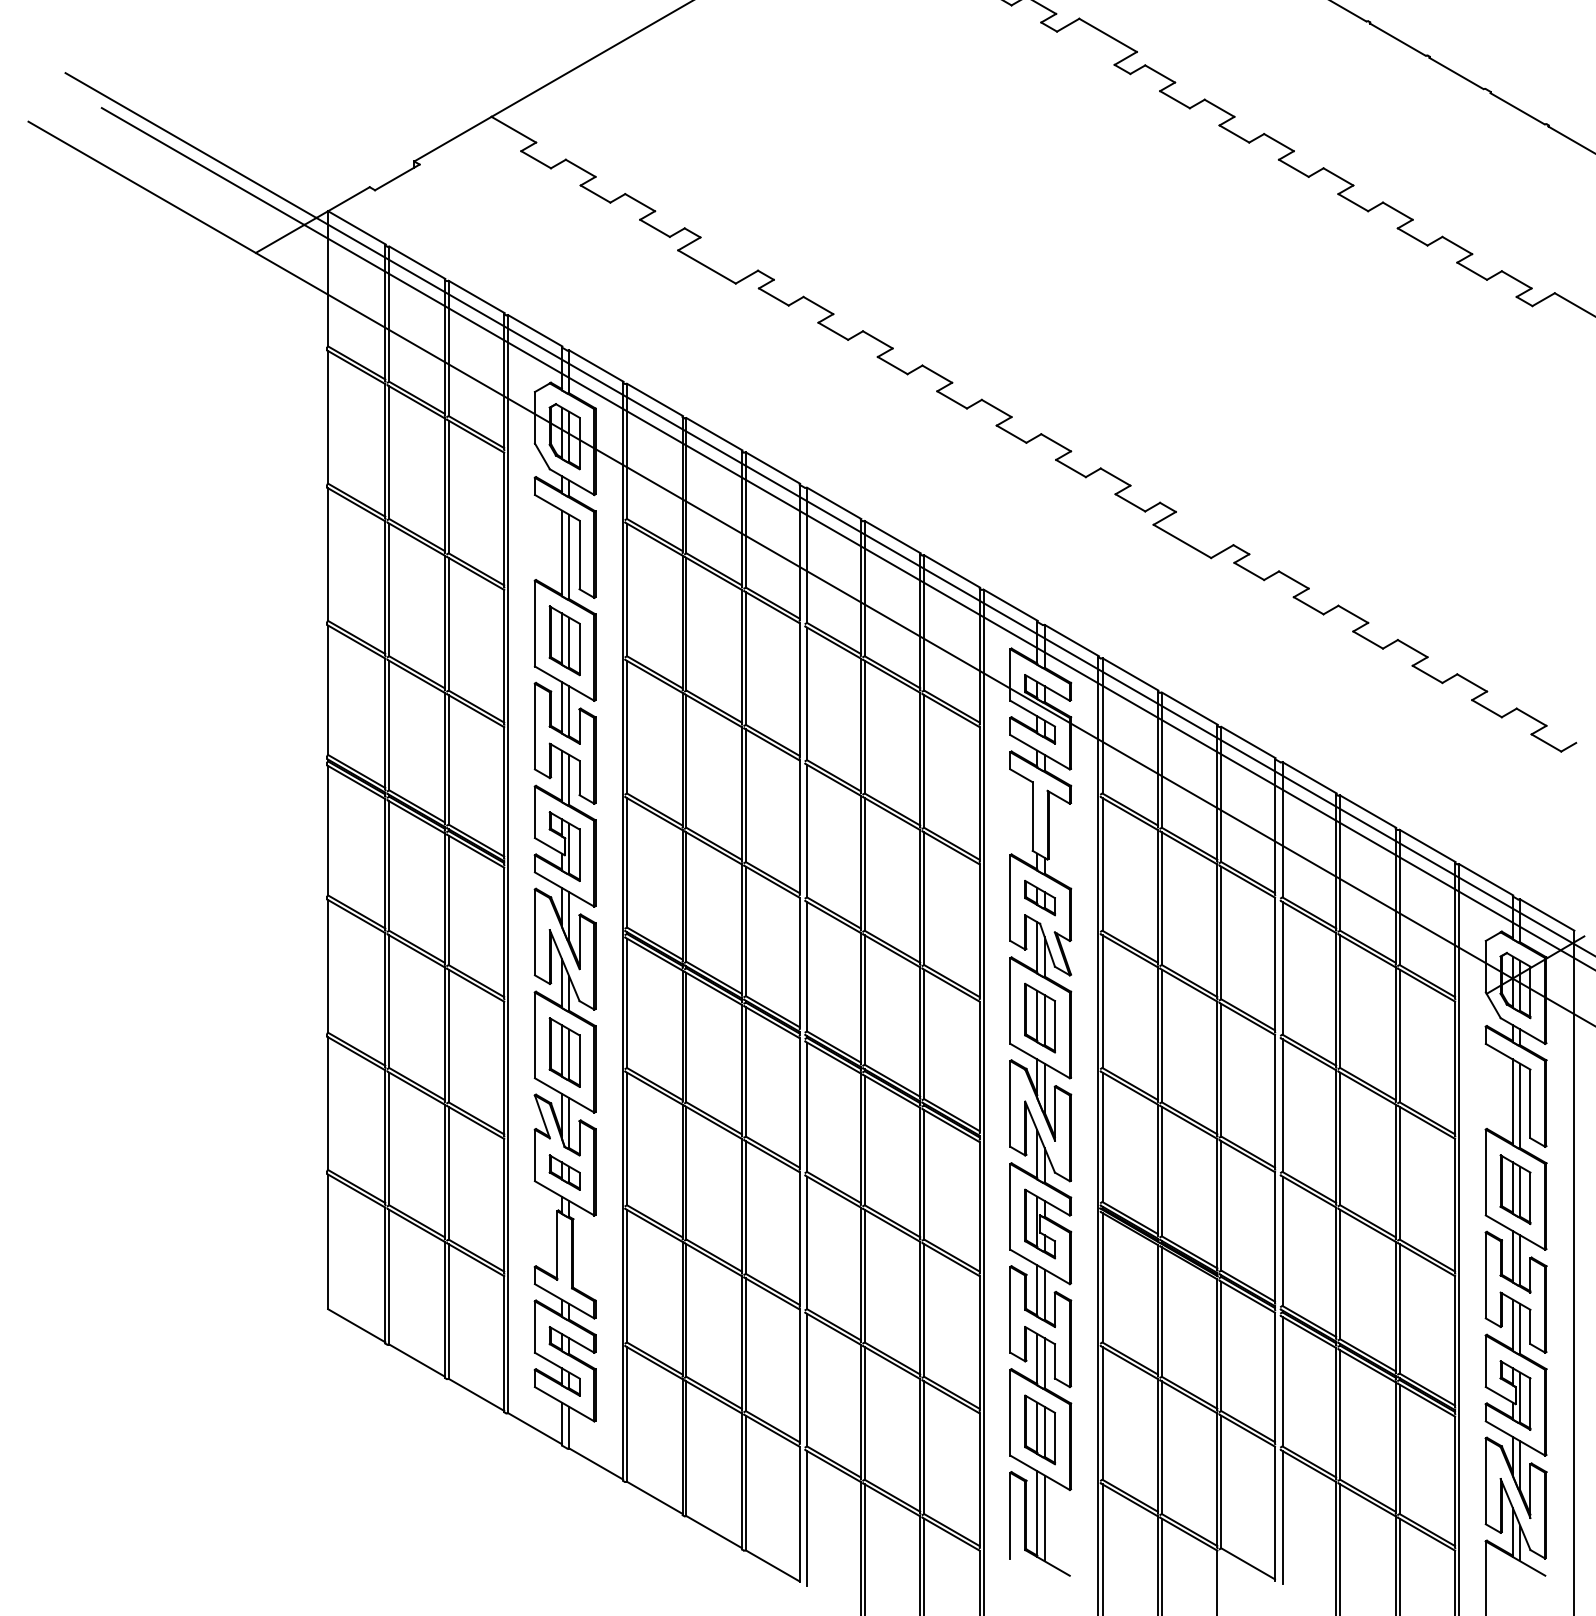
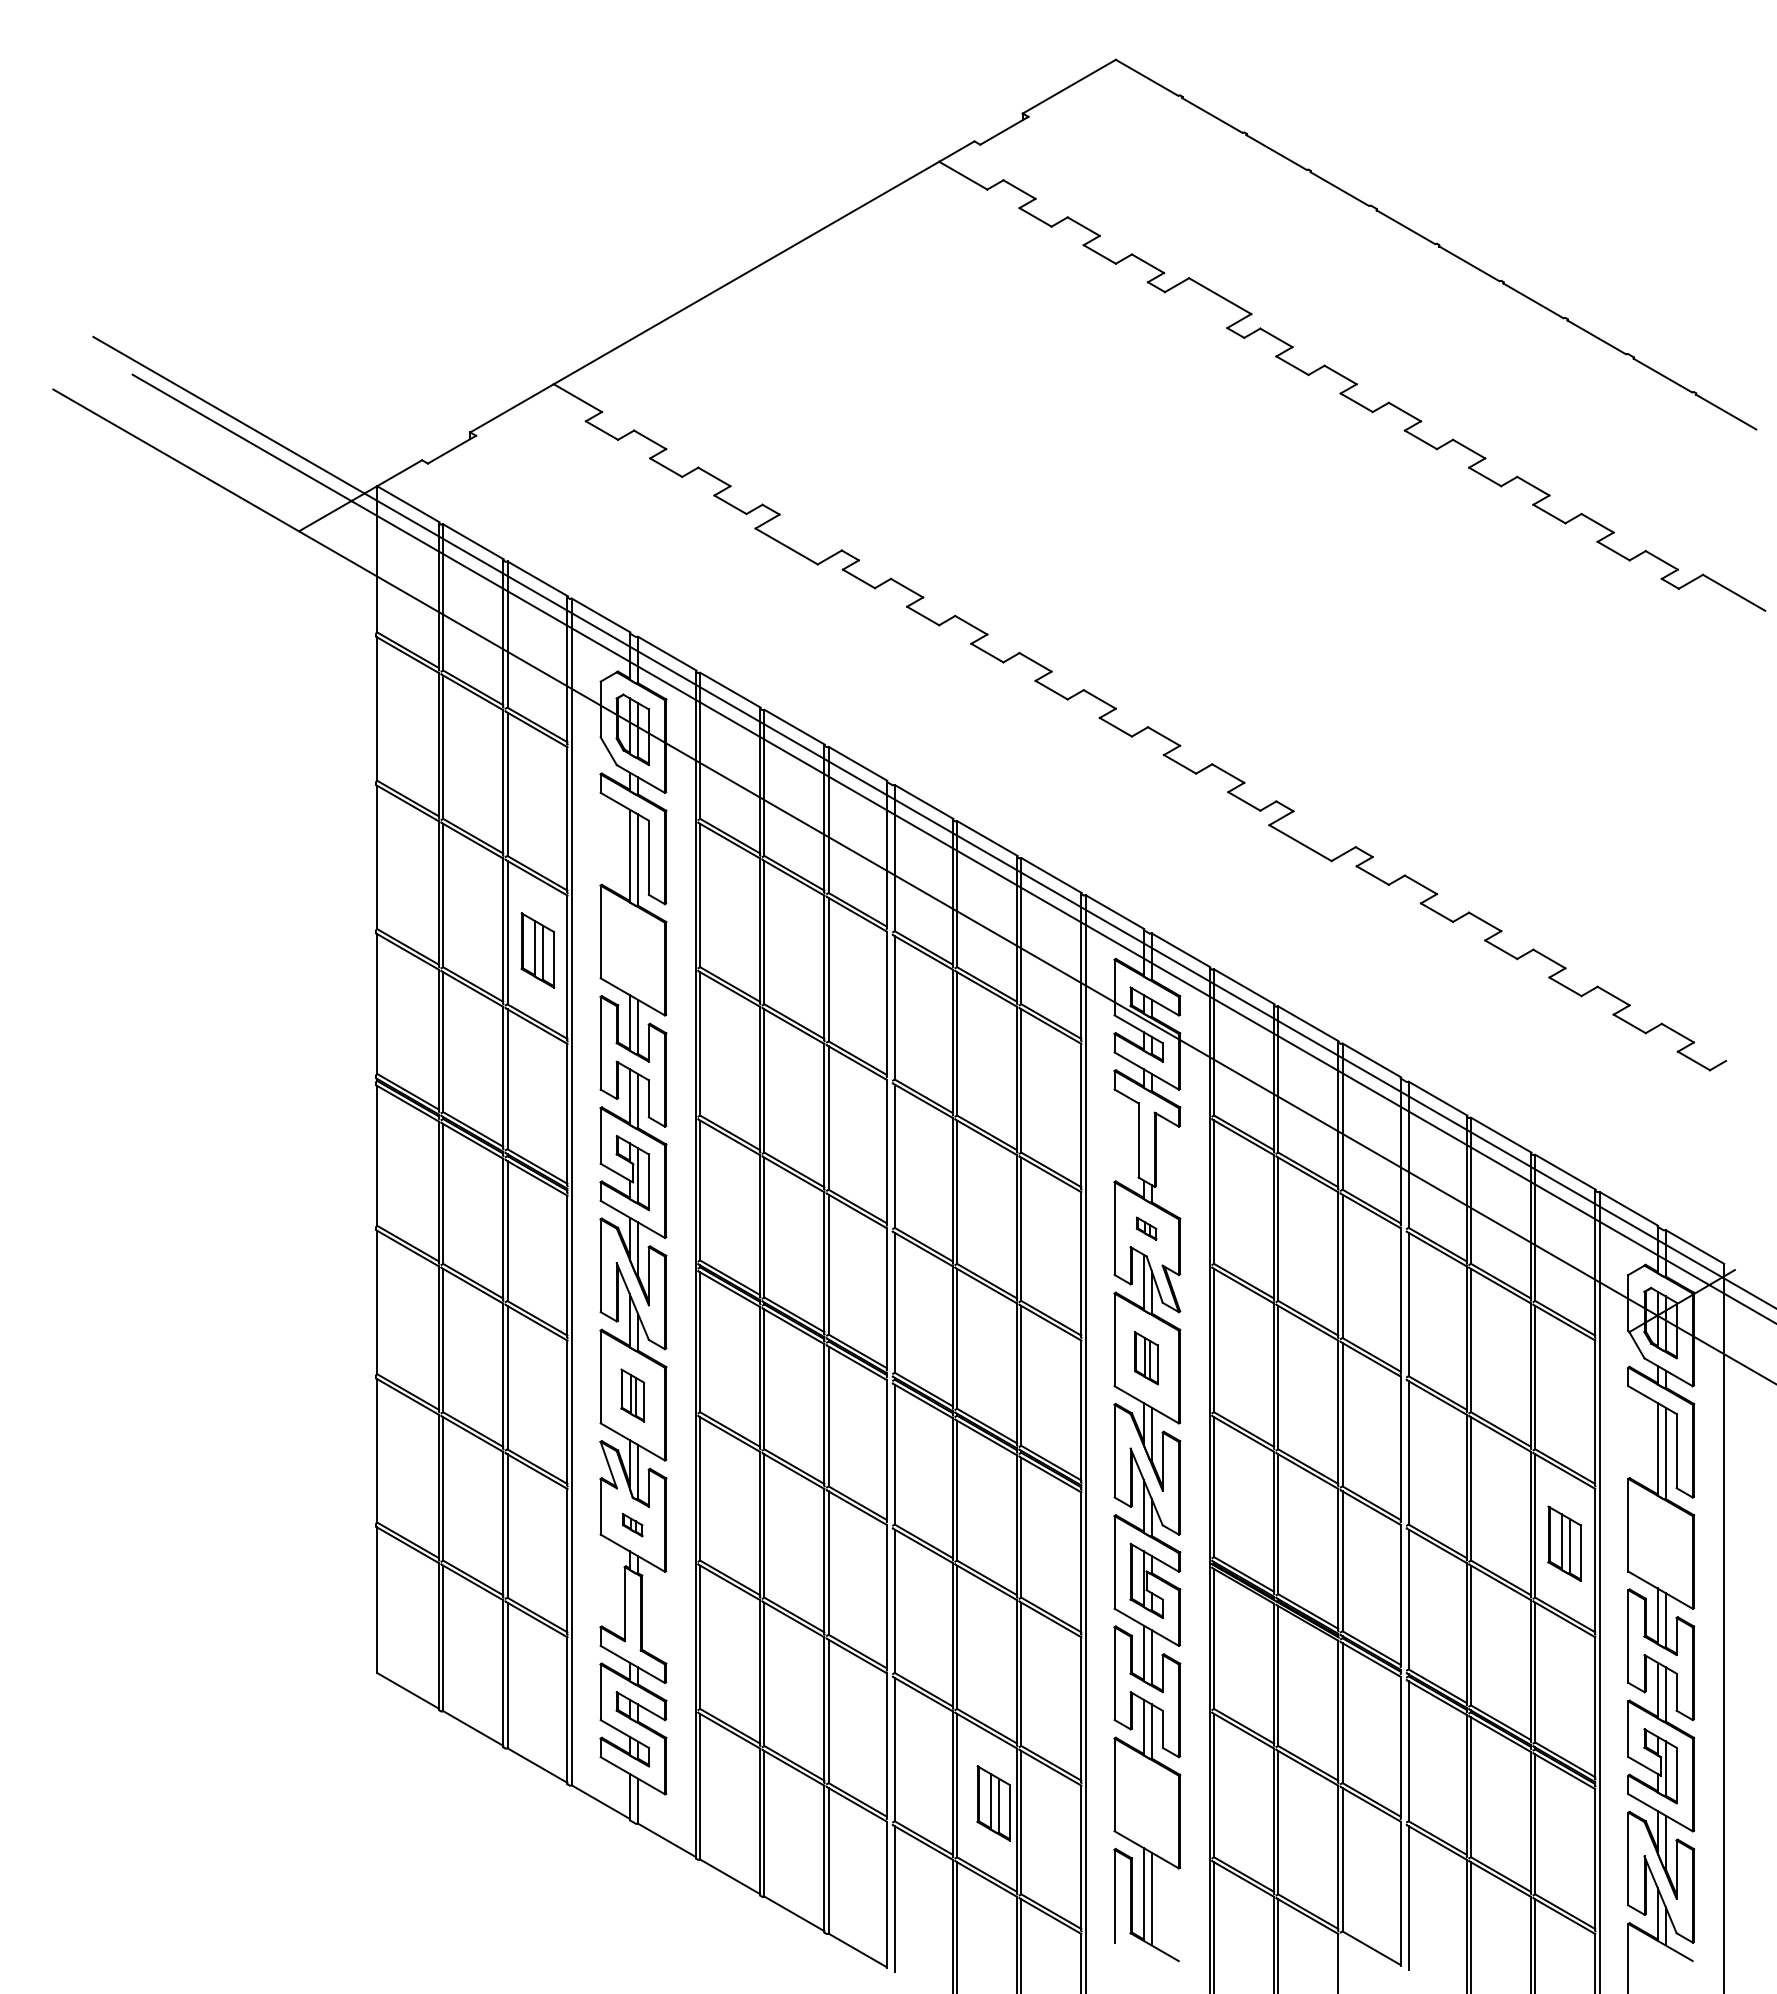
part: (564, 640) -> (537, 950), moved
part: (1039, 897) -> (1146, 1228), size x0.6
part: (1039, 1018) -> (1146, 1358), size x0.7
part: (564, 1052) -> (632, 1395), size x0.7
part: (564, 1171) -> (632, 1524), size x0.6
part: (1515, 1189) -> (1564, 1543), moved
part: (1039, 1429) -> (993, 1803), moved

